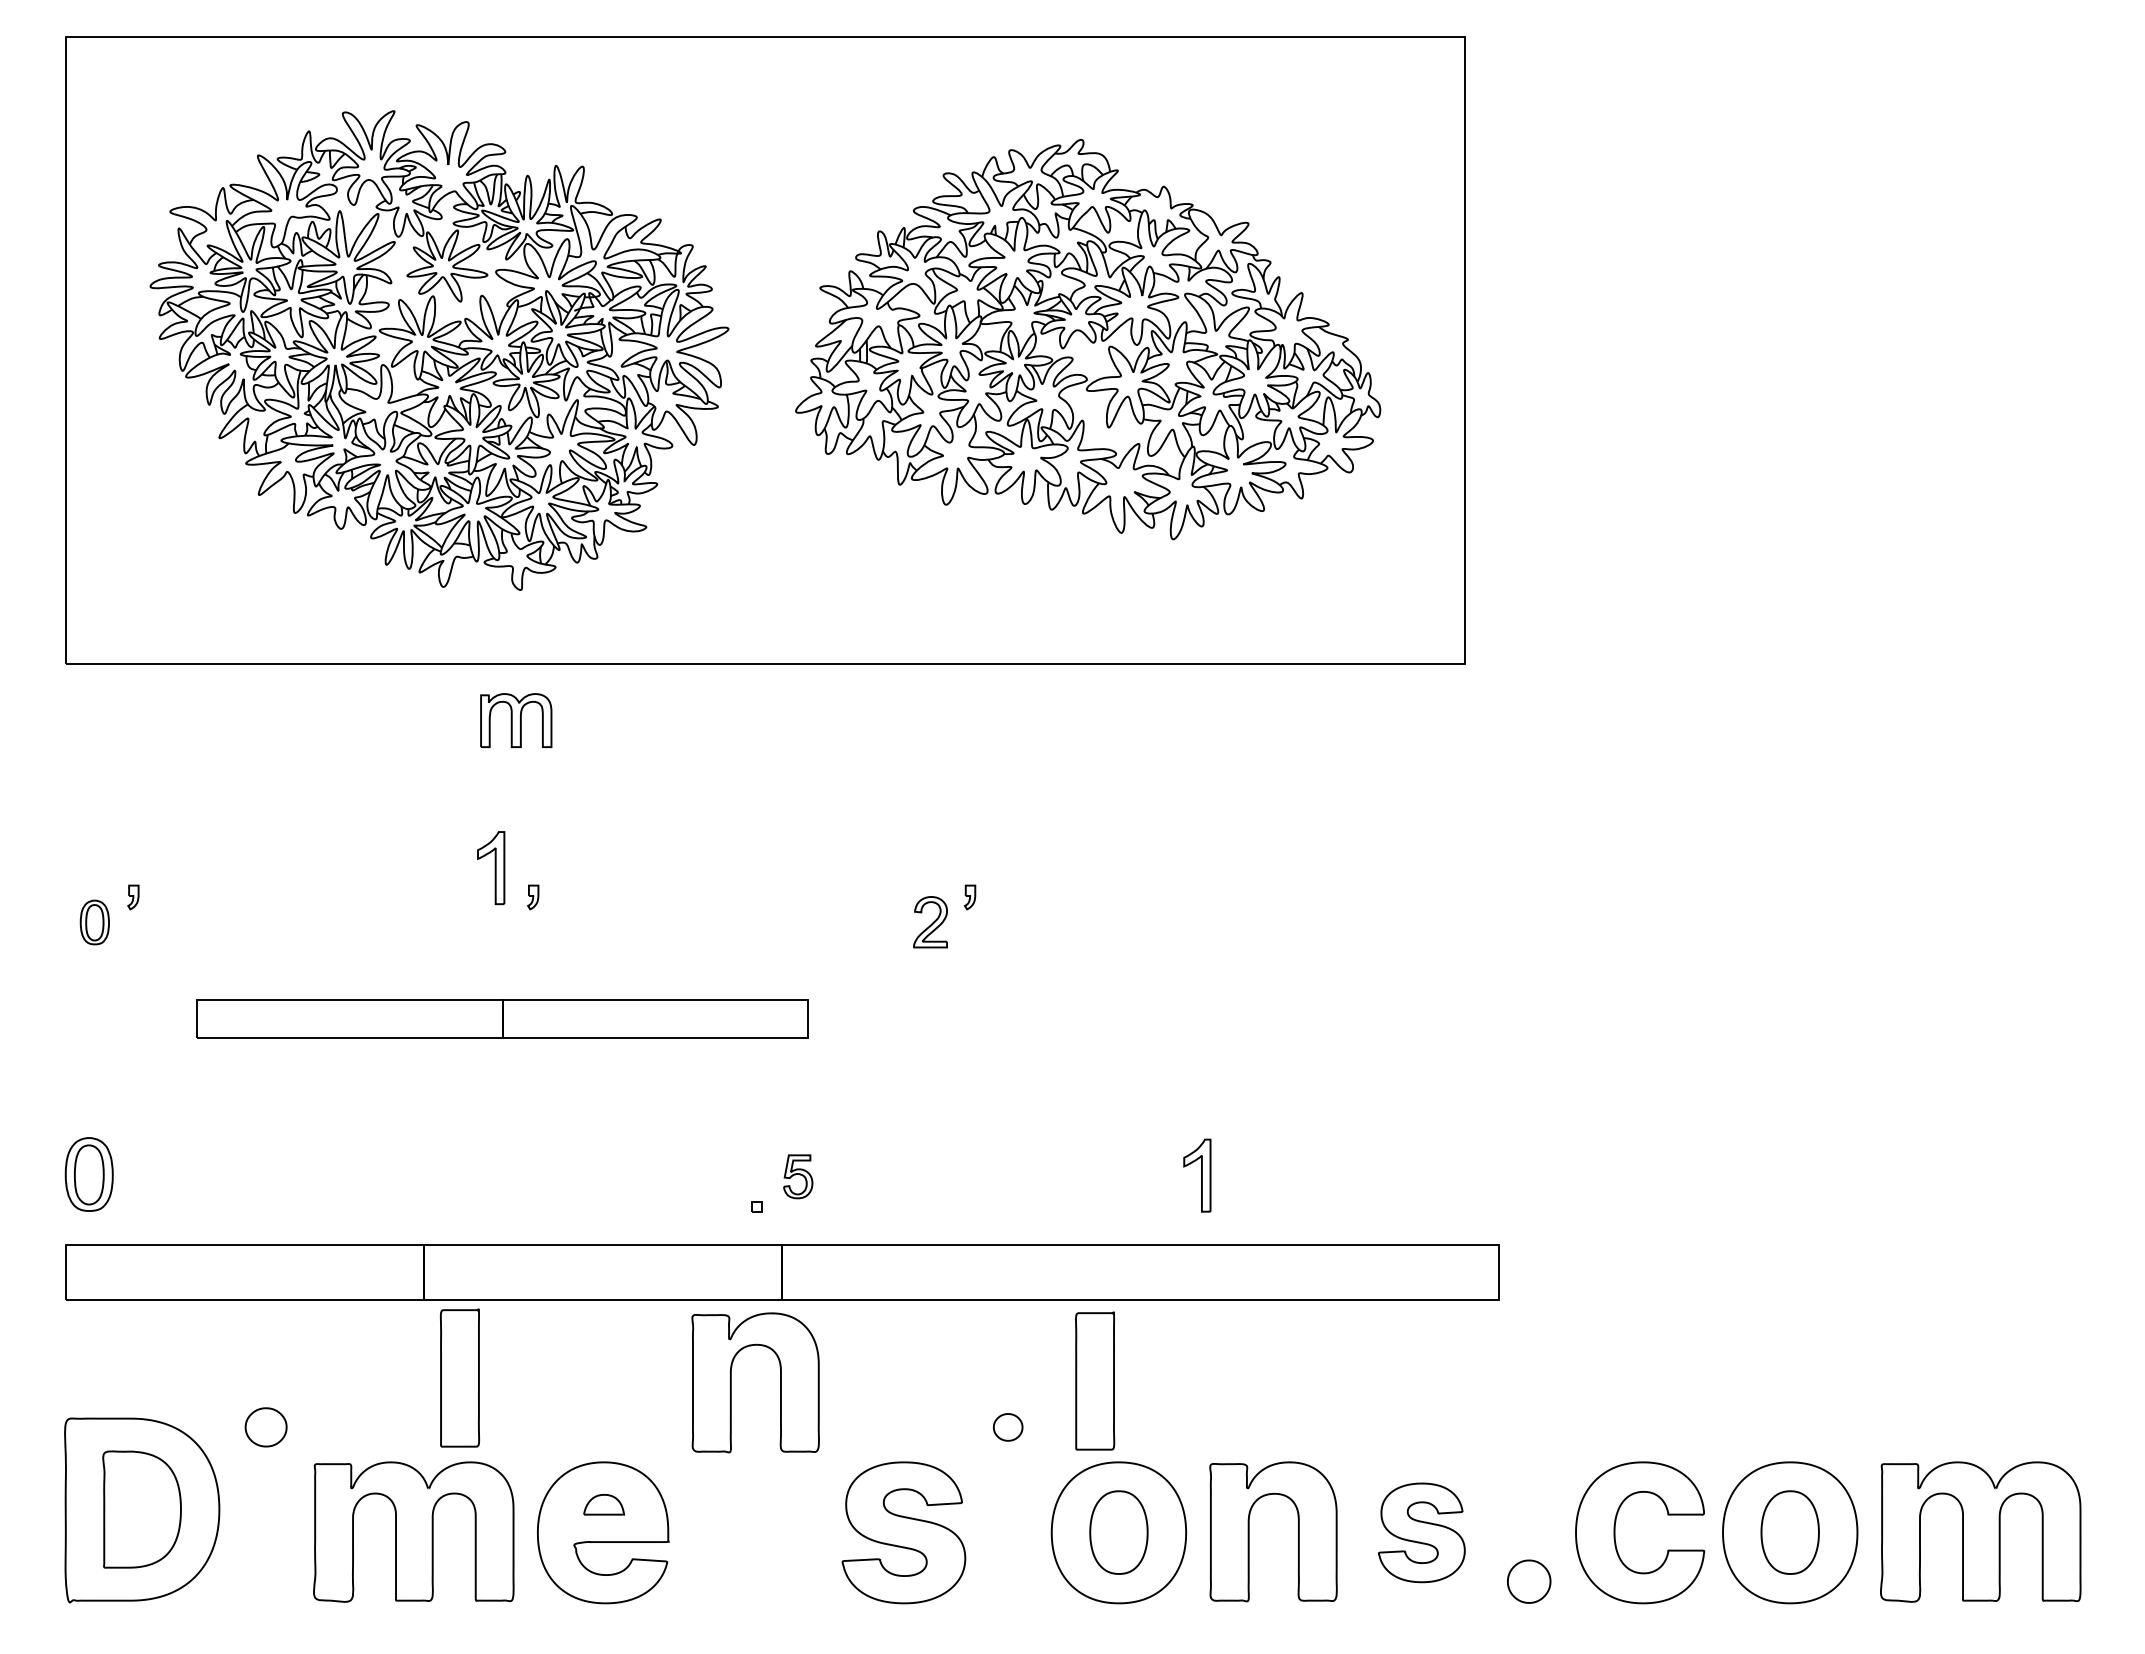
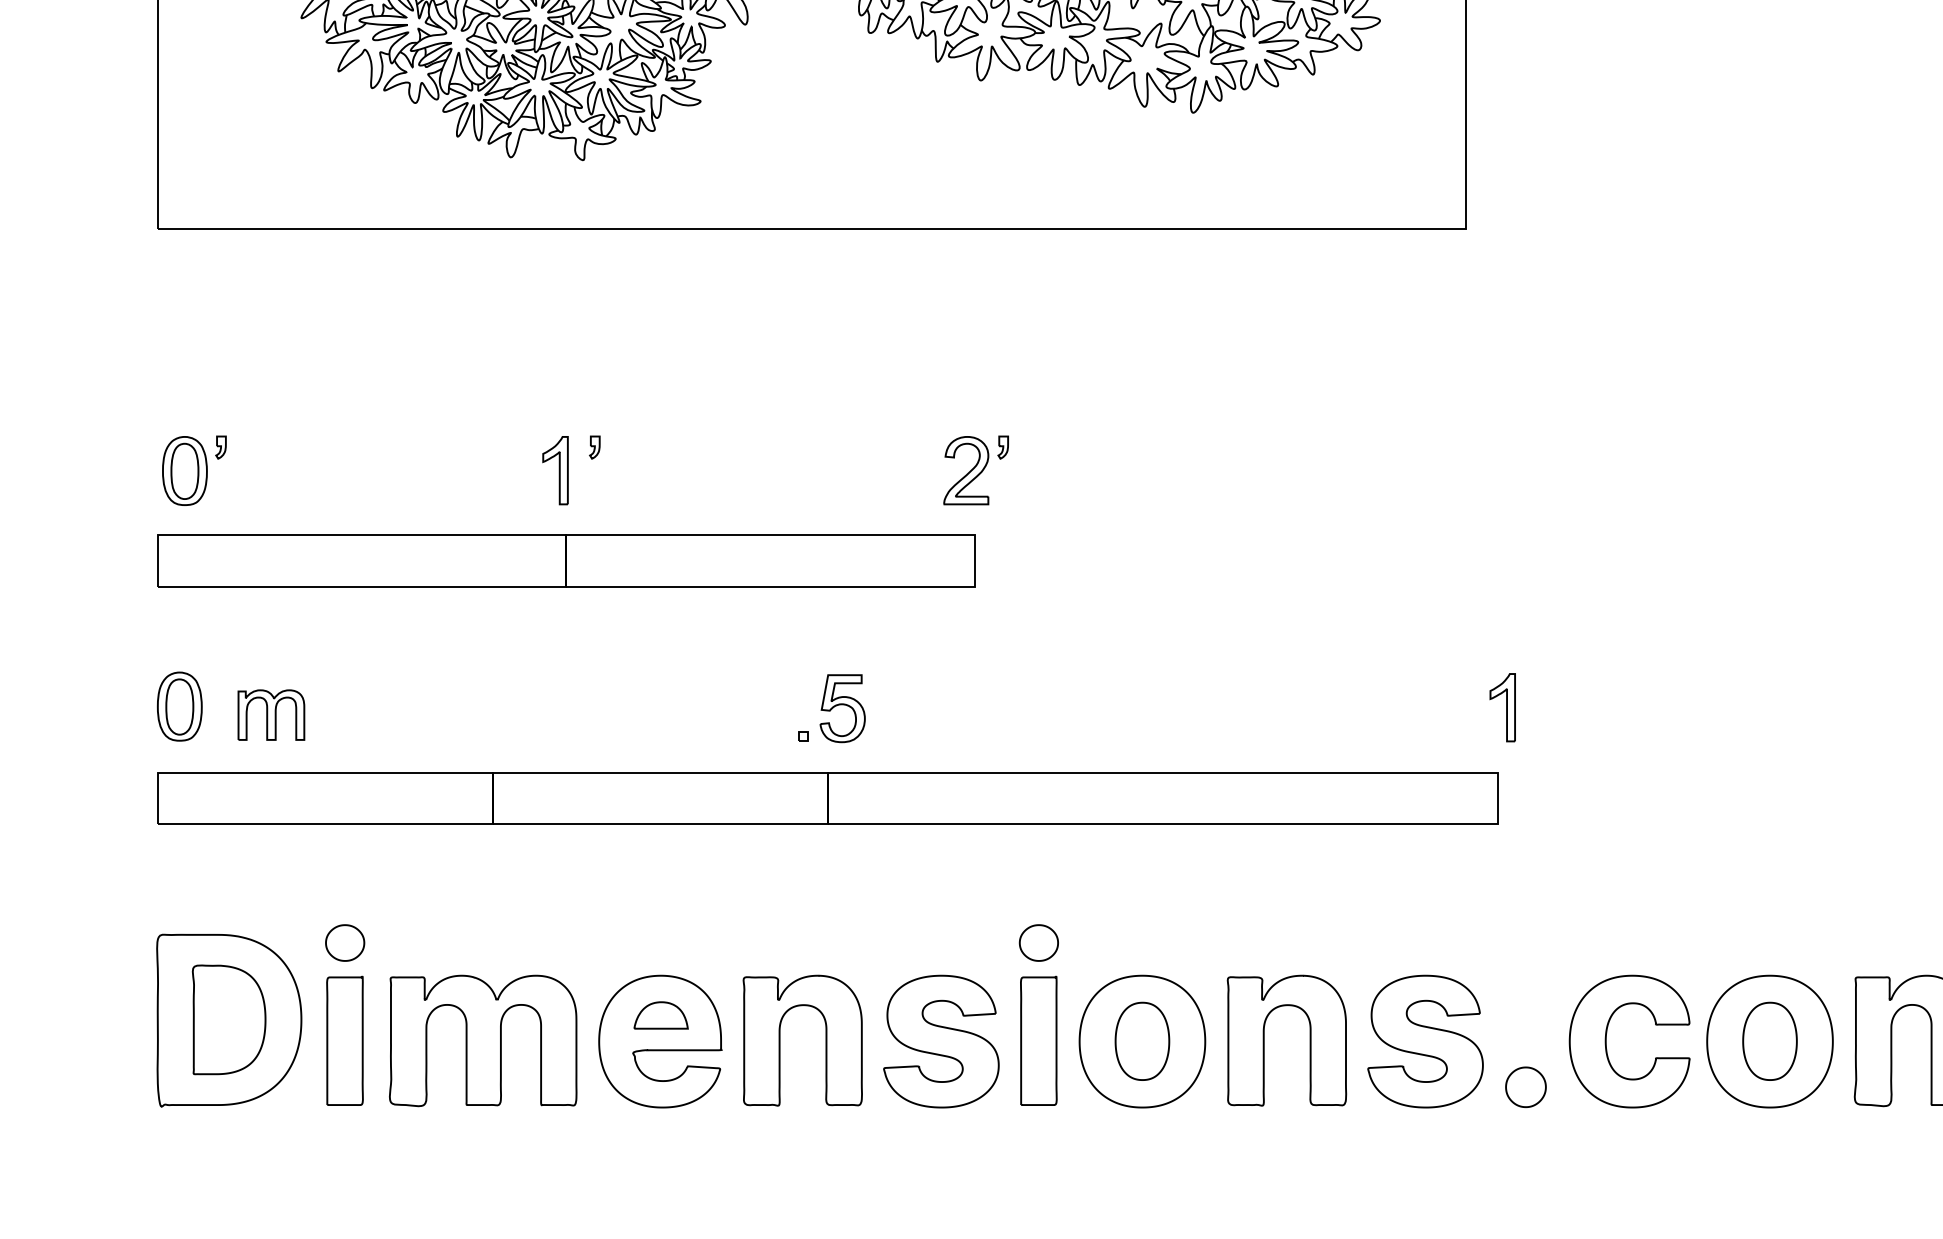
part: (516, 720) -> (271, 715), moved
part: (491, 868) -> (555, 471), moved
part: (94, 922) -> (184, 471), size x1.67
part: (930, 922) -> (966, 471), size x1.43
part: (502, 1018) -> (566, 560), size x1.43
part: (1197, 1175) -> (1502, 707), moved
part: (797, 1176) -> (841, 708), size x1.67
part: (459, 1377) -> (344, 1040), moved
part: (1095, 1380) -> (1039, 1040), moved
part: (731, 1382) -> (780, 1040), moved
part: (1007, 1427) -> (1038, 943), size x1.43
part: (603, 1504) -> (660, 1015), size x1.43
part: (1421, 1532) -> (1425, 1041), size x1.43

